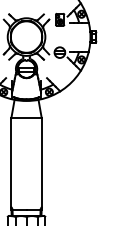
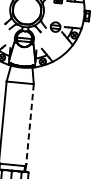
line: (41, 162) -> (29, 123), solid -> dashed

